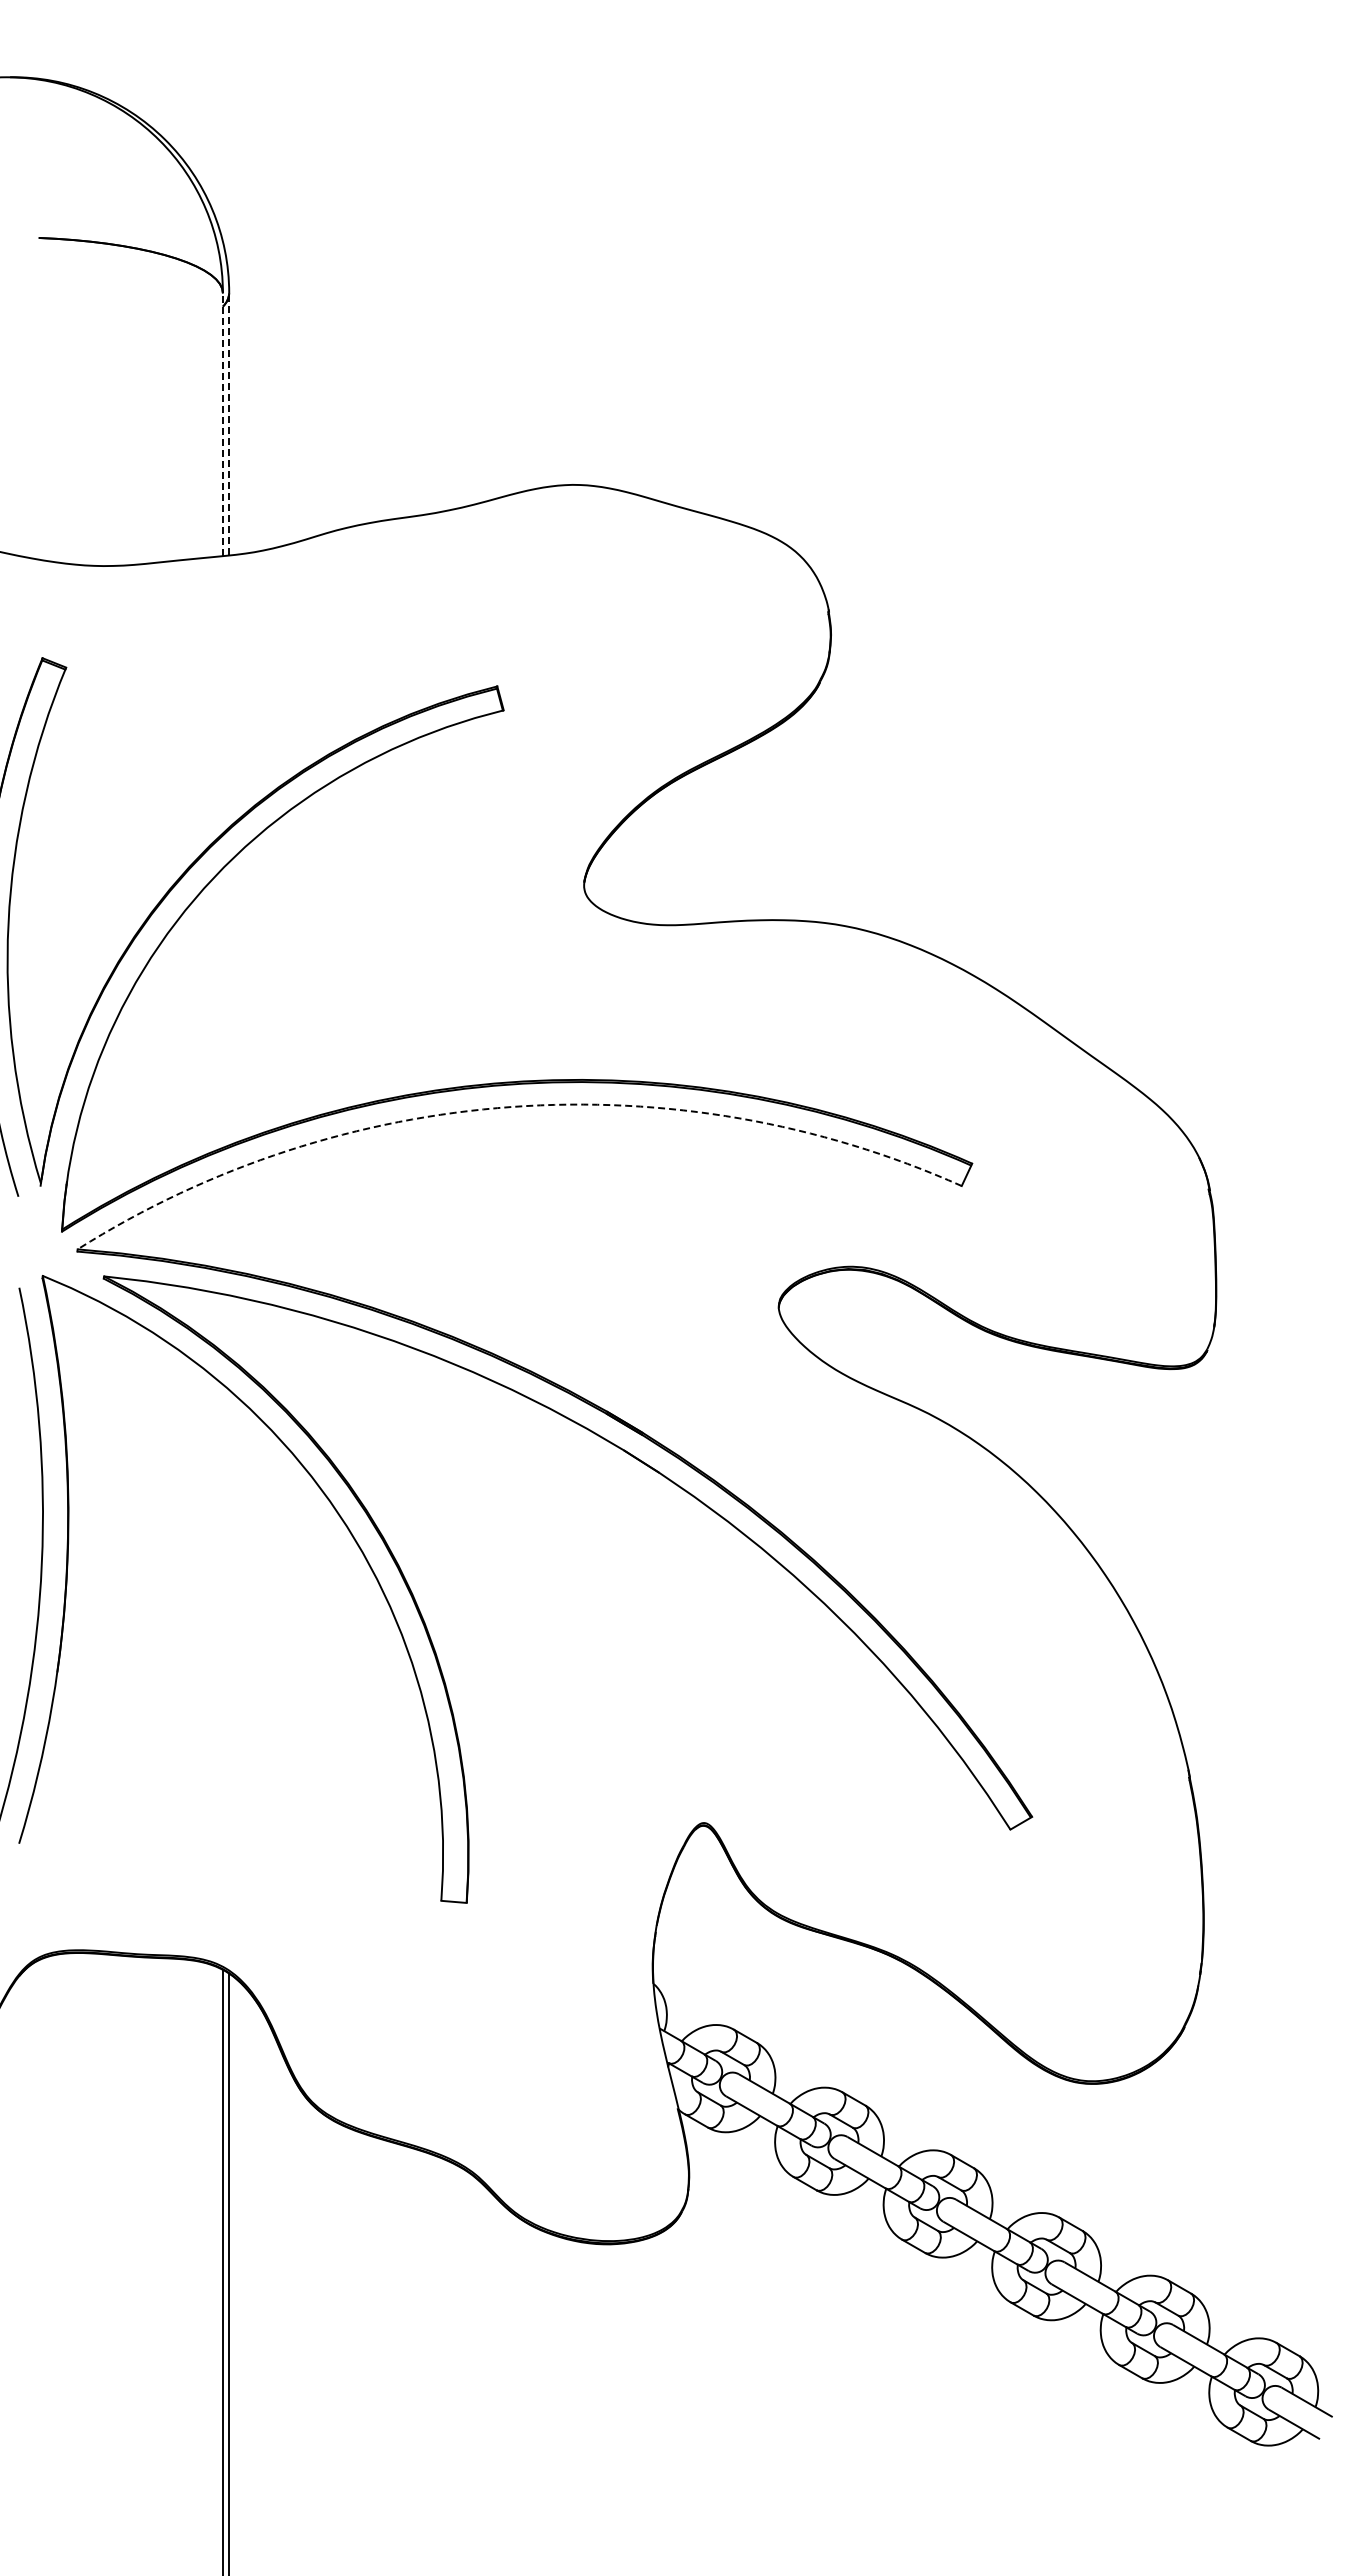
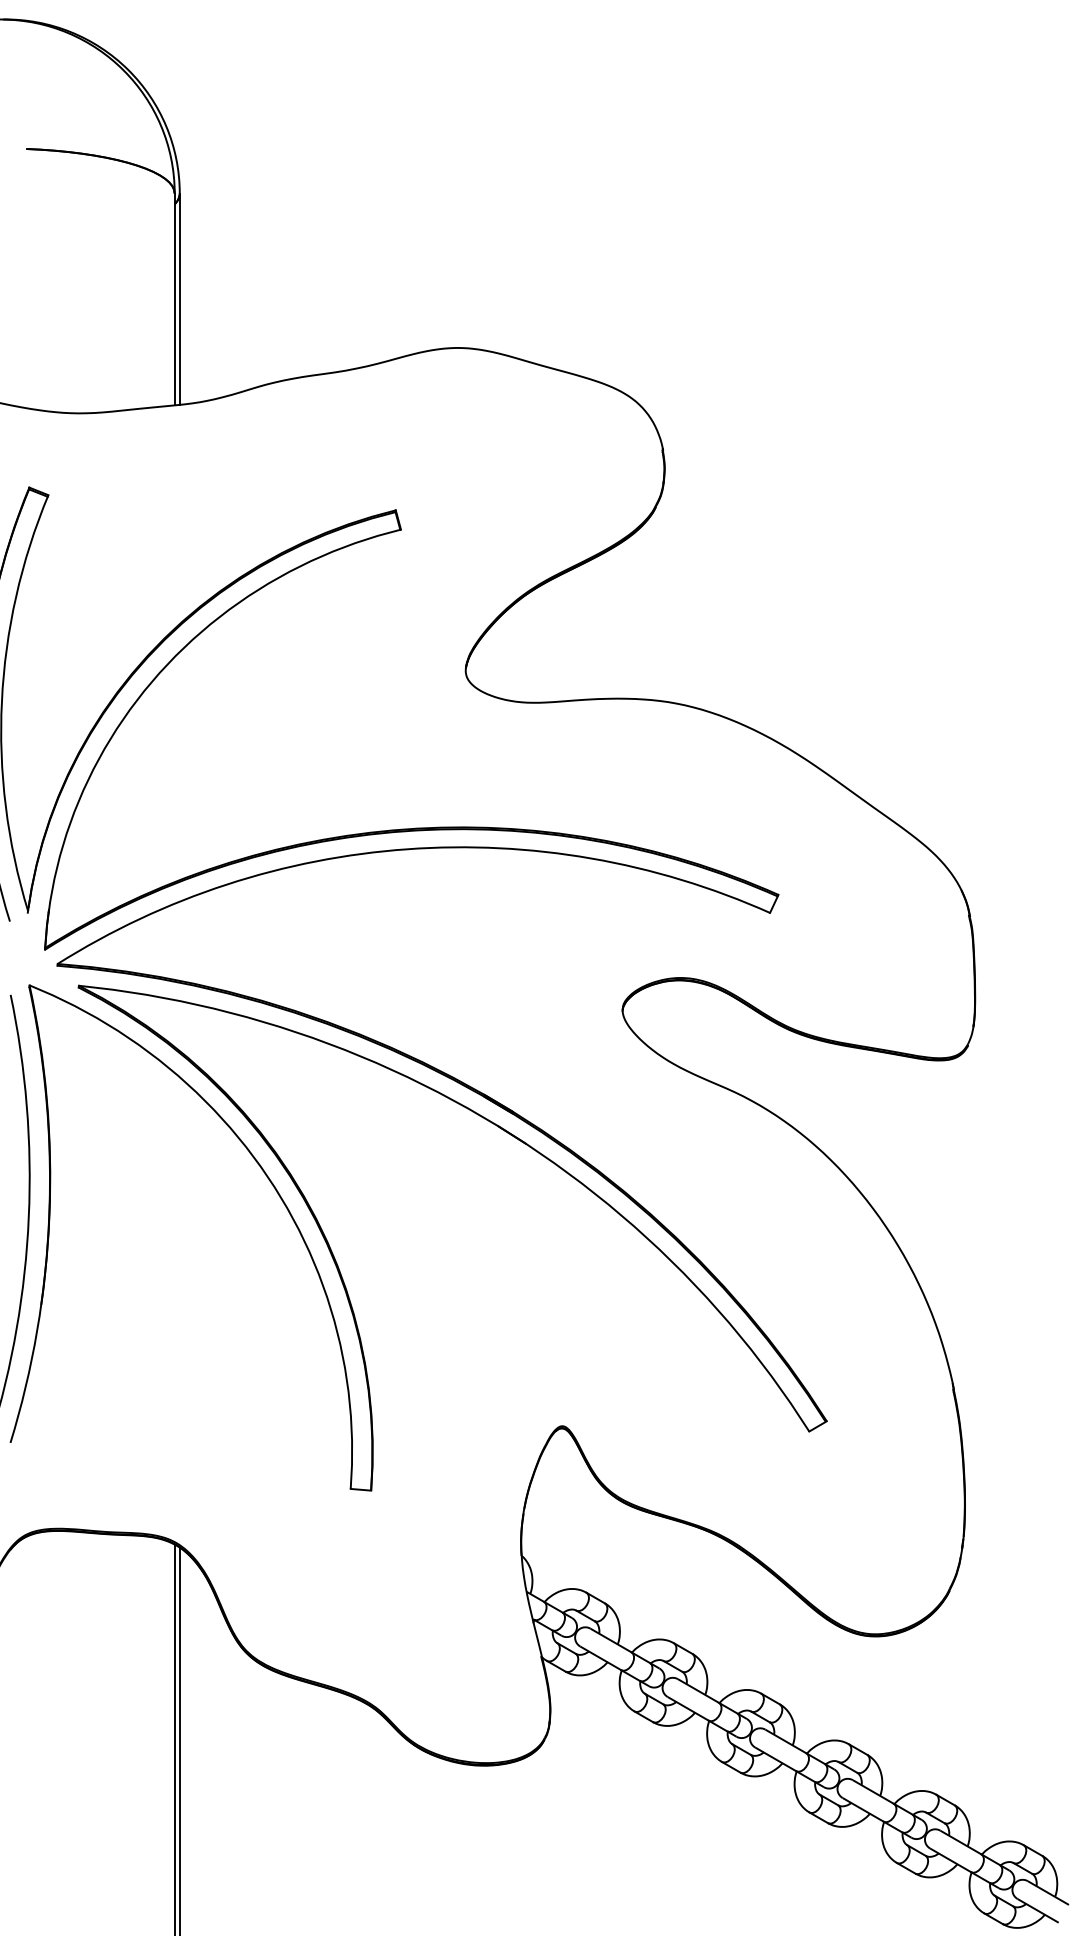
line: (229, 423) -> (180, 298), dashed -> solid
line: (222, 424) -> (174, 299), dashed -> solid
arc: (511, 1106) -> (407, 848), dashed -> solid

